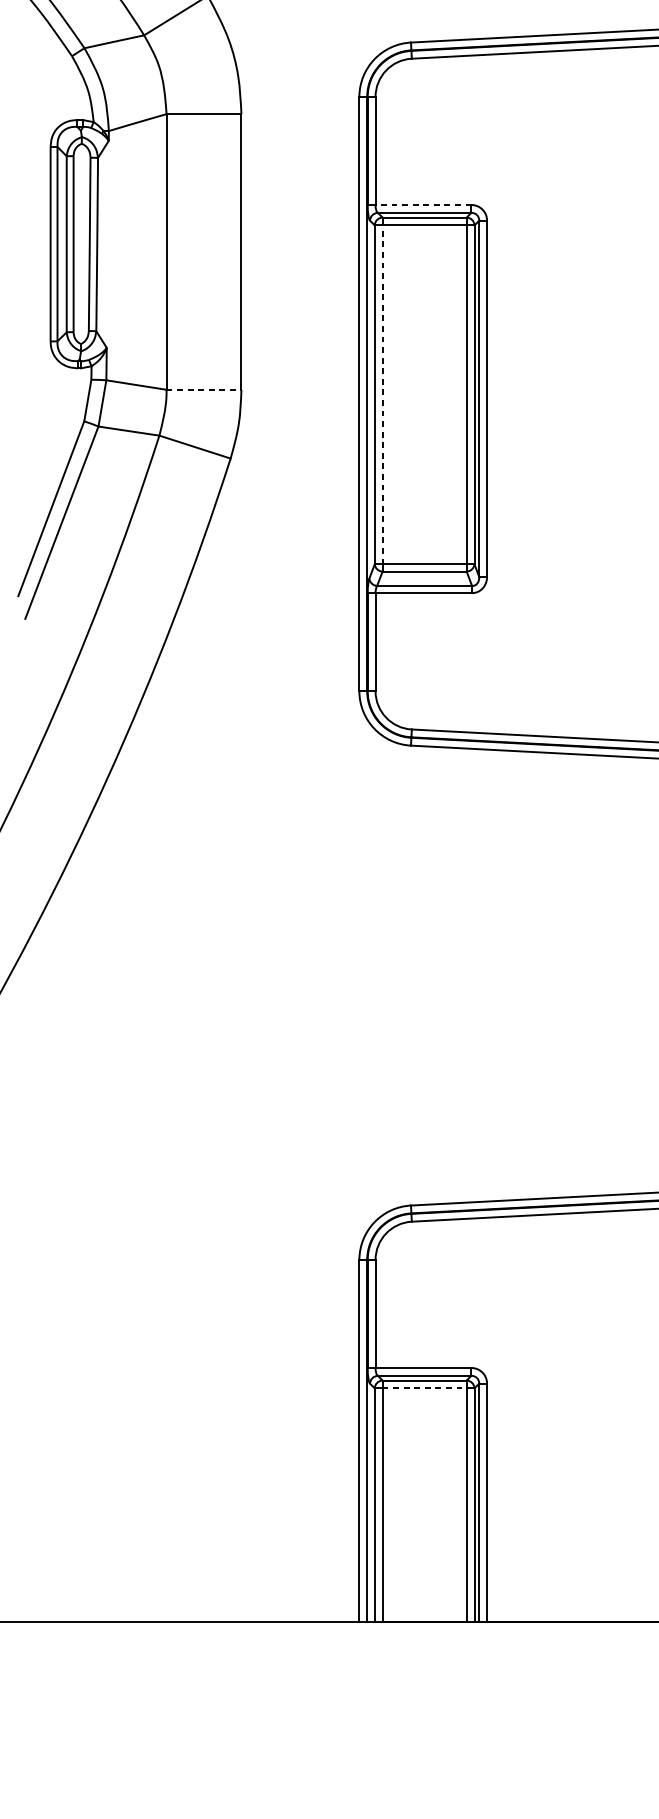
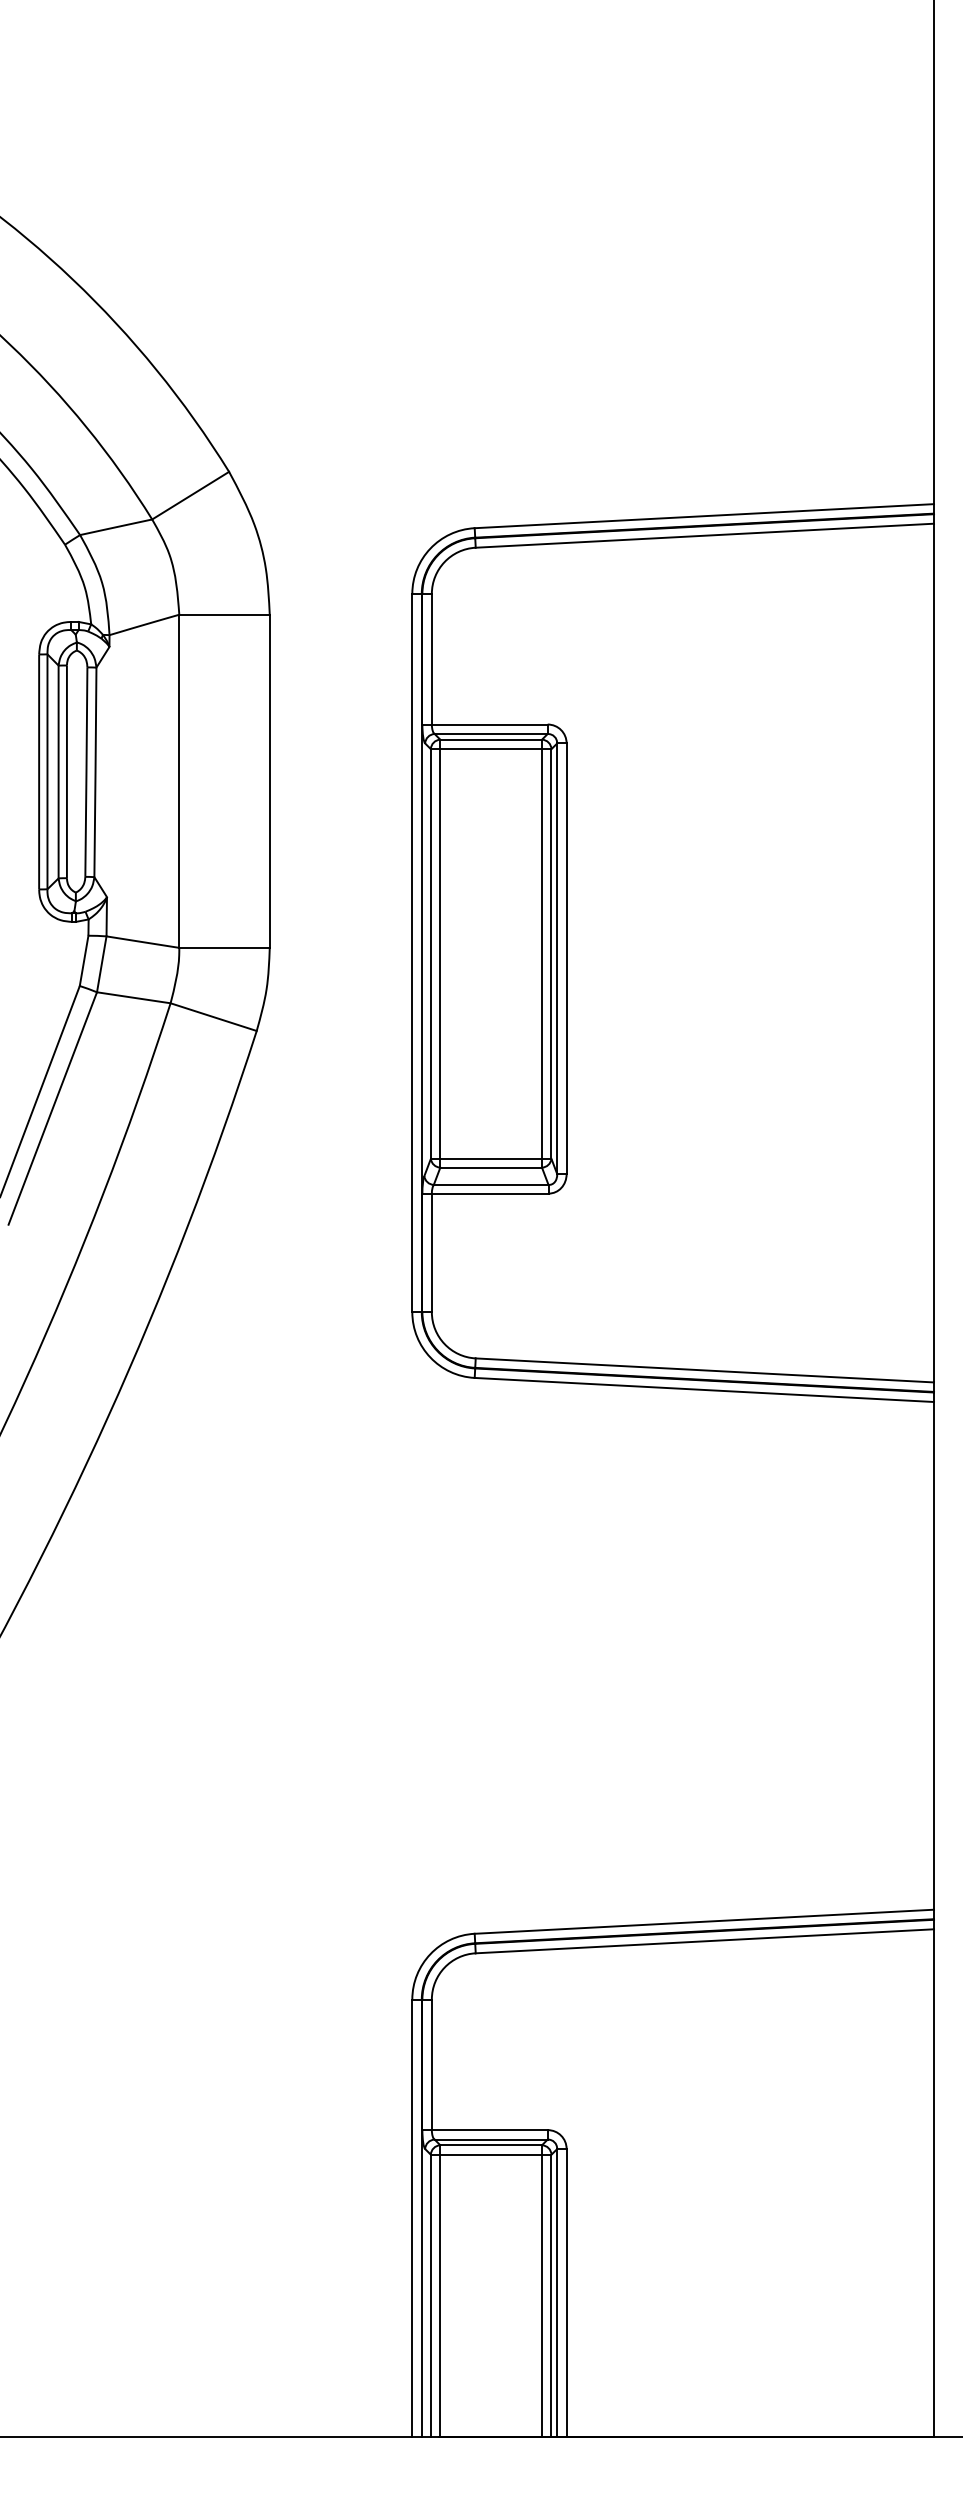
line: (423, 204) -> (489, 724), dashed -> solid
line: (204, 389) -> (225, 947), dashed -> solid
line: (382, 395) -> (440, 954), dashed -> solid
line: (424, 1388) -> (491, 2154), dashed -> solid

